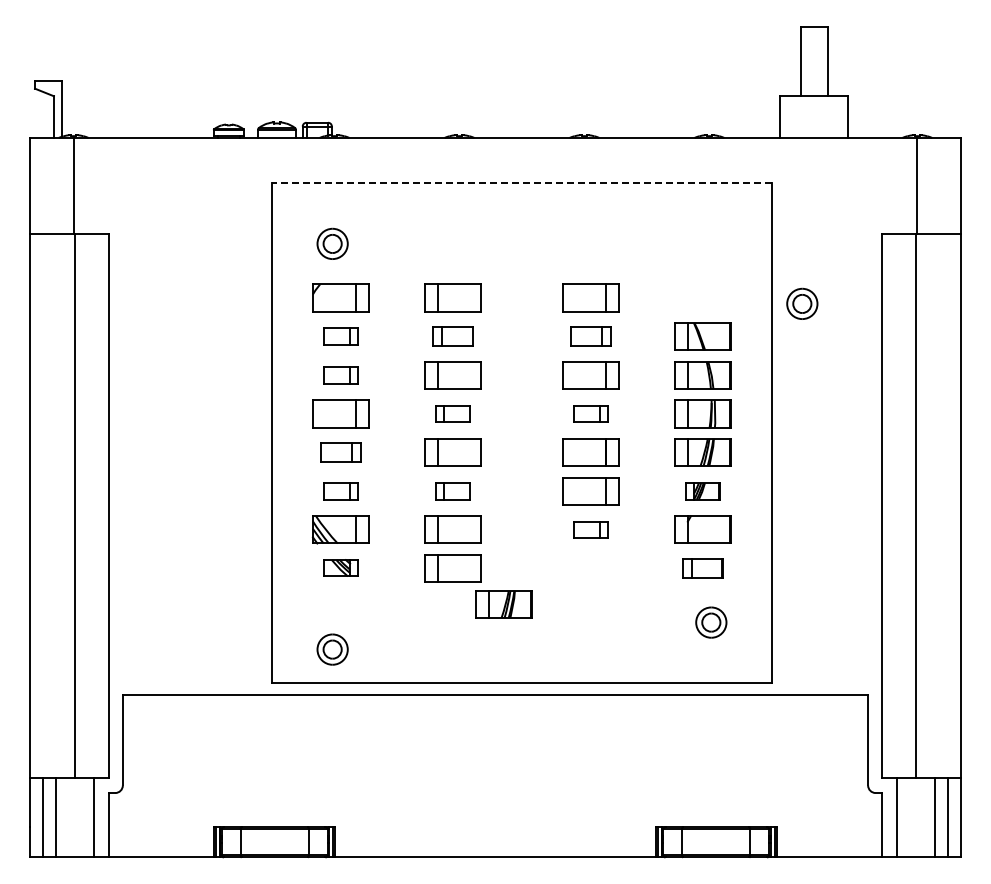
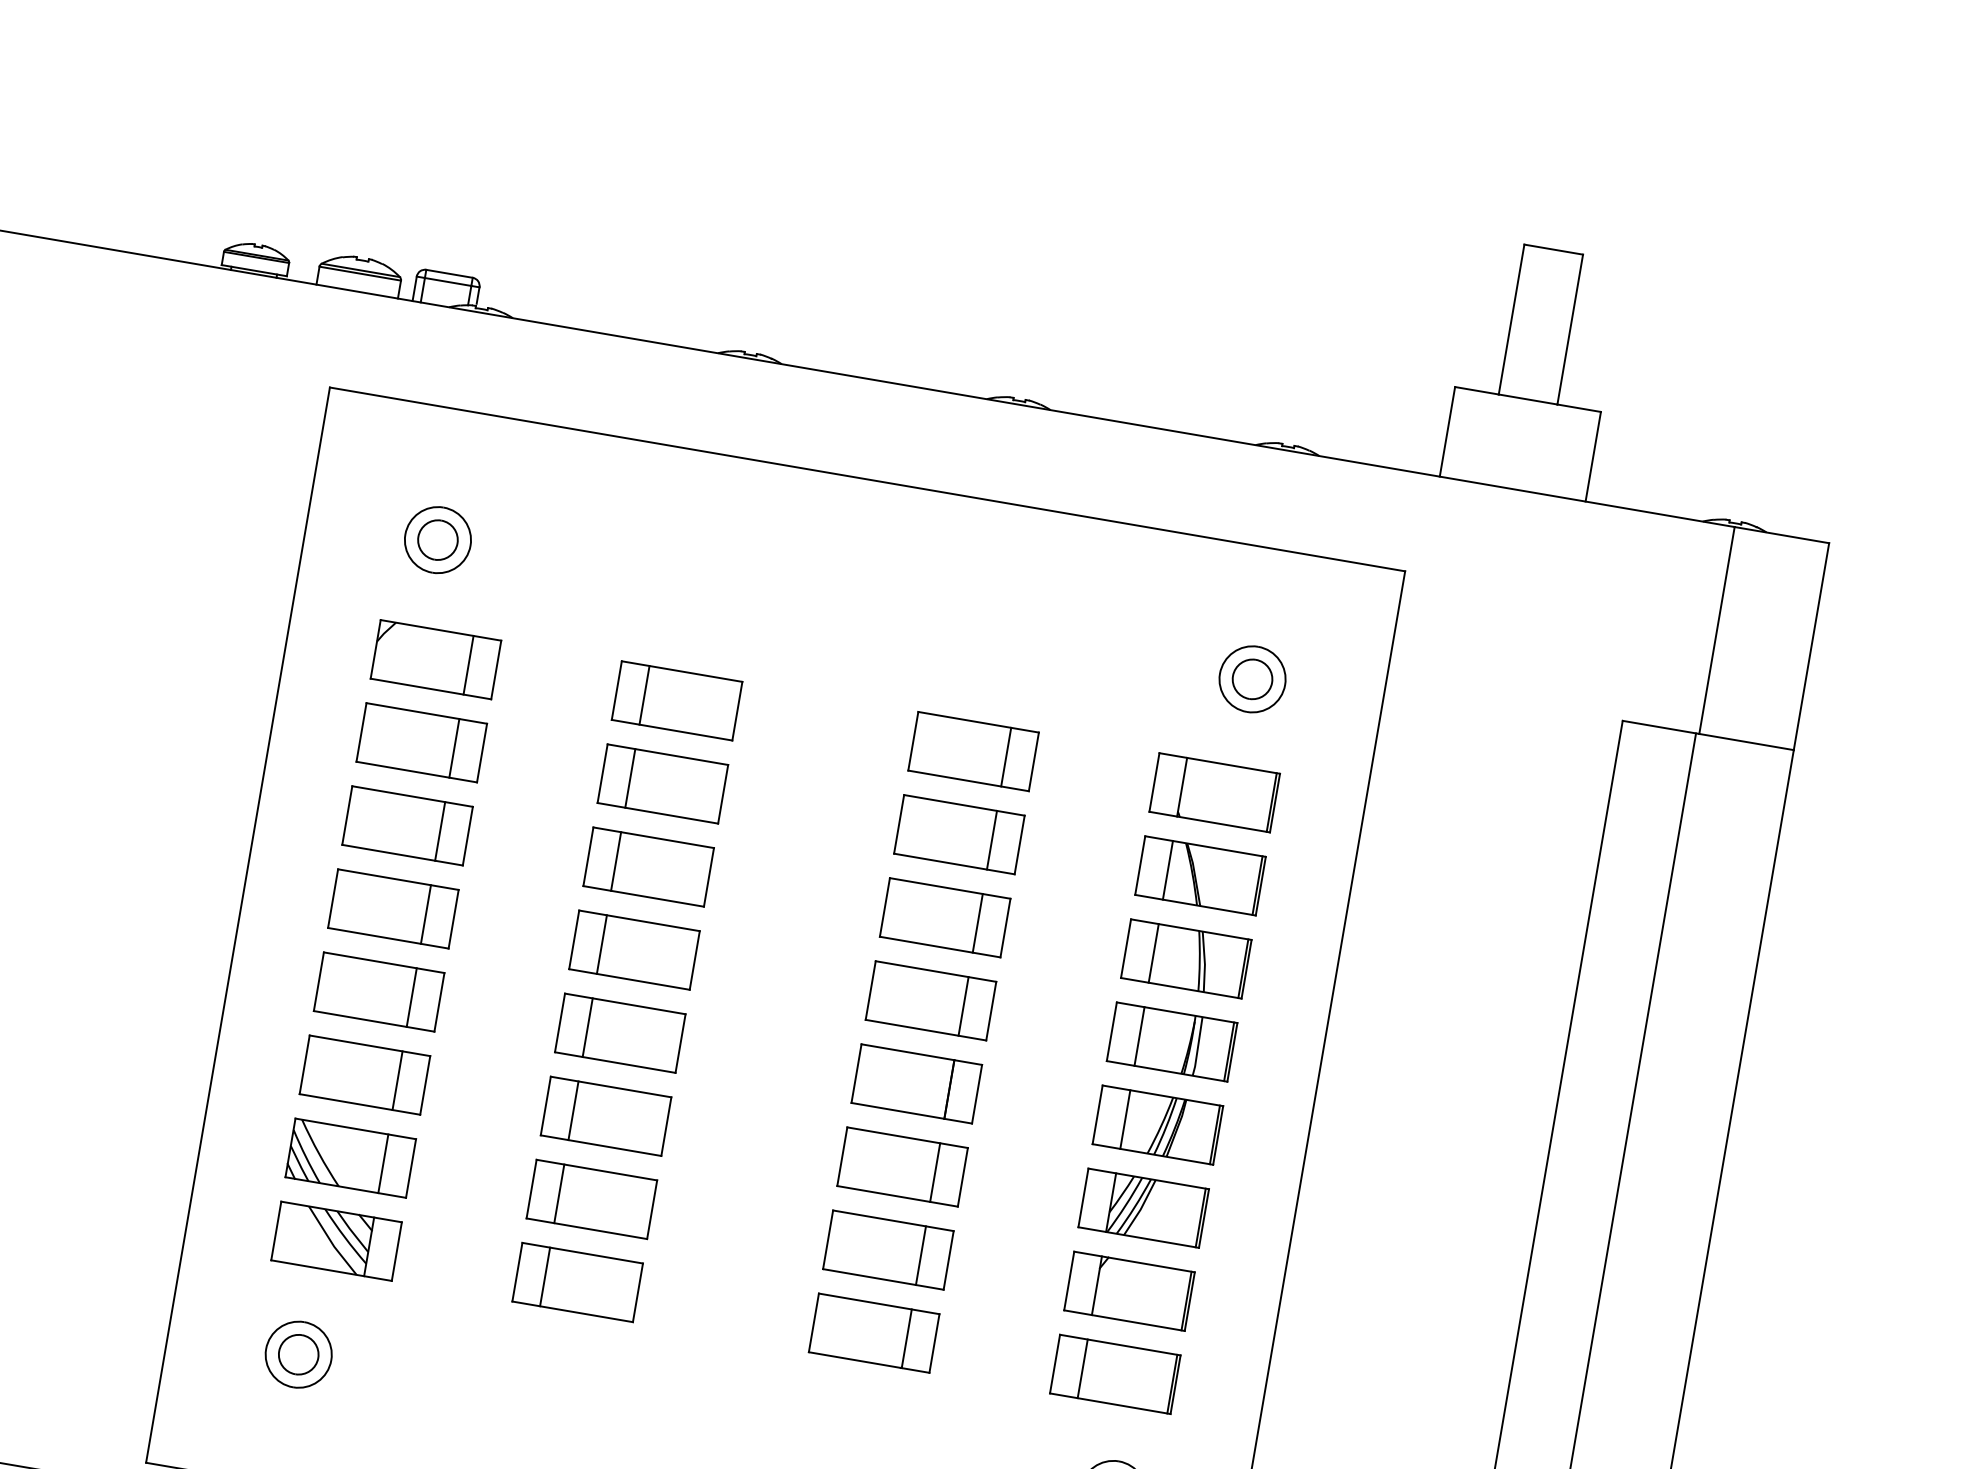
line: (521, 183) -> (866, 479), dashed -> solid
part: (702, 297) -> (1213, 791), added
part: (802, 303) -> (1253, 678), moved
part: (340, 336) -> (420, 742), size x1.67
part: (452, 336) -> (661, 783), size x1.43
part: (590, 336) -> (958, 834), size x1.43
part: (340, 375) -> (406, 826), size x1.67
part: (452, 413) -> (633, 948), size x1.67
part: (590, 413) -> (930, 999), size x1.67
part: (340, 452) -> (378, 991), size x1.43
part: (340, 491) -> (363, 1075), size x1.67
part: (452, 491) -> (604, 1116), size x1.67
part: (702, 491) -> (1142, 1208), size x1.67
part: (590, 529) -> (887, 1249), size x1.67
part: (340, 567) -> (335, 1239), size x1.67
part: (590, 568) -> (873, 1333), added
part: (702, 568) -> (1114, 1374), size x1.43
part: (503, 604) -> (672, 1378), removed
part: (332, 649) -> (298, 1354), moved

